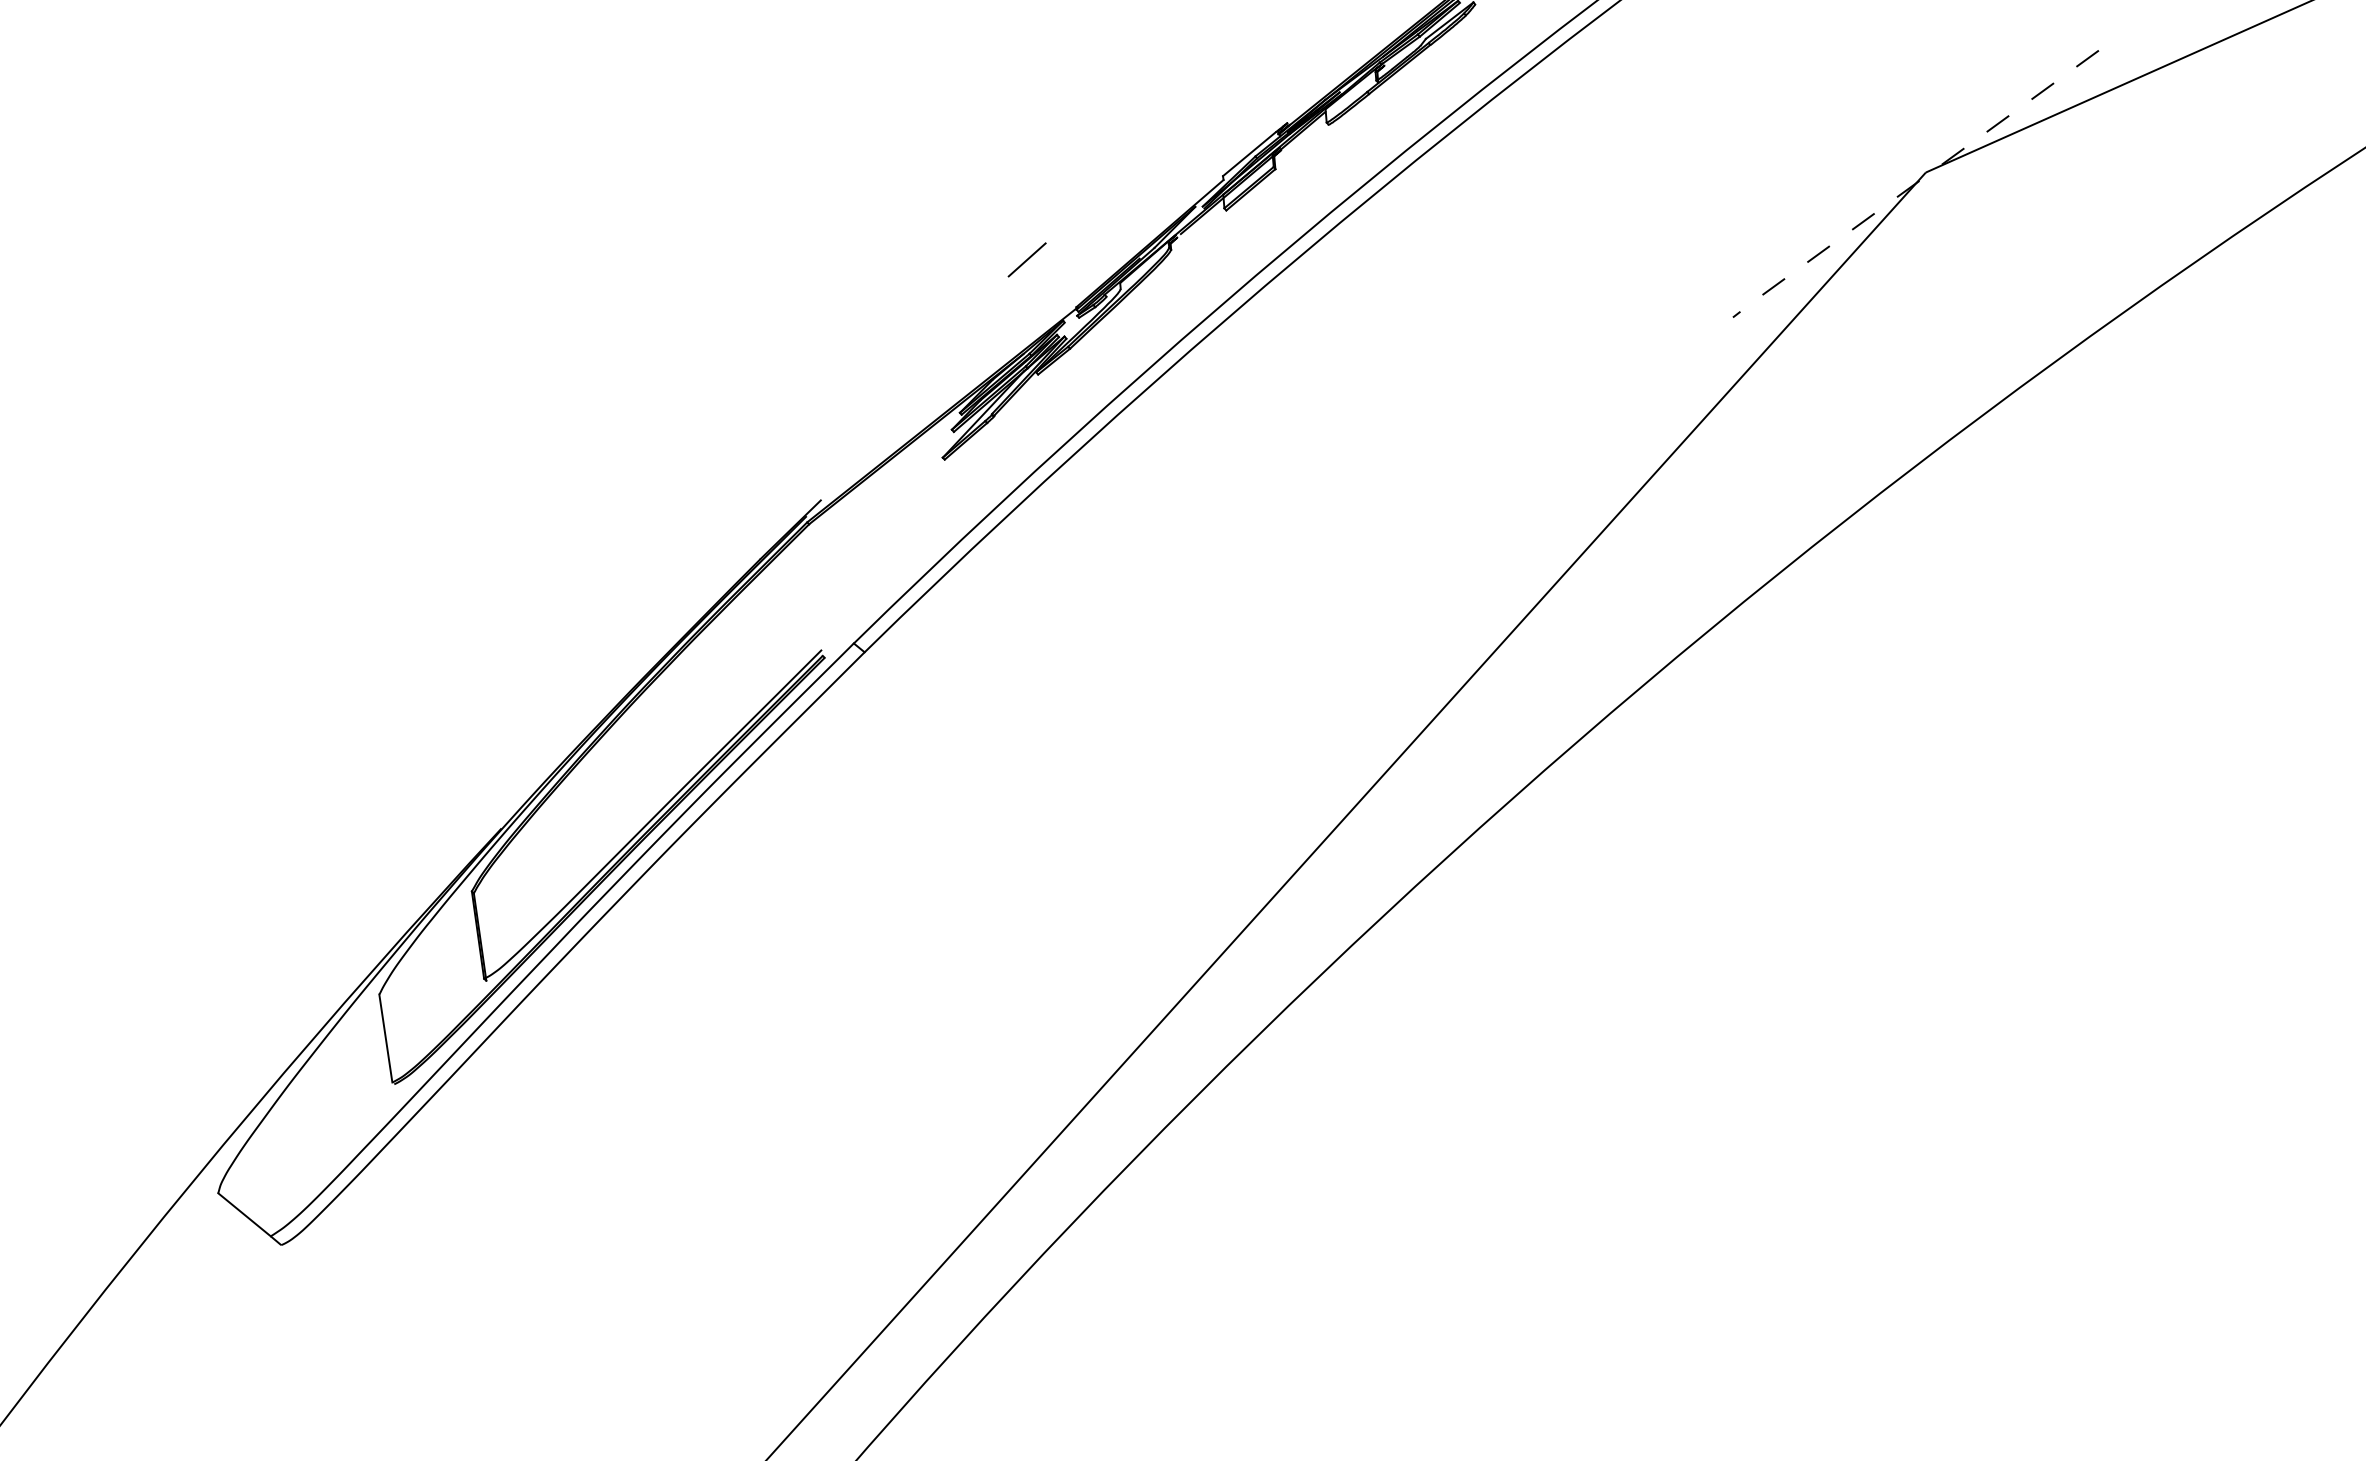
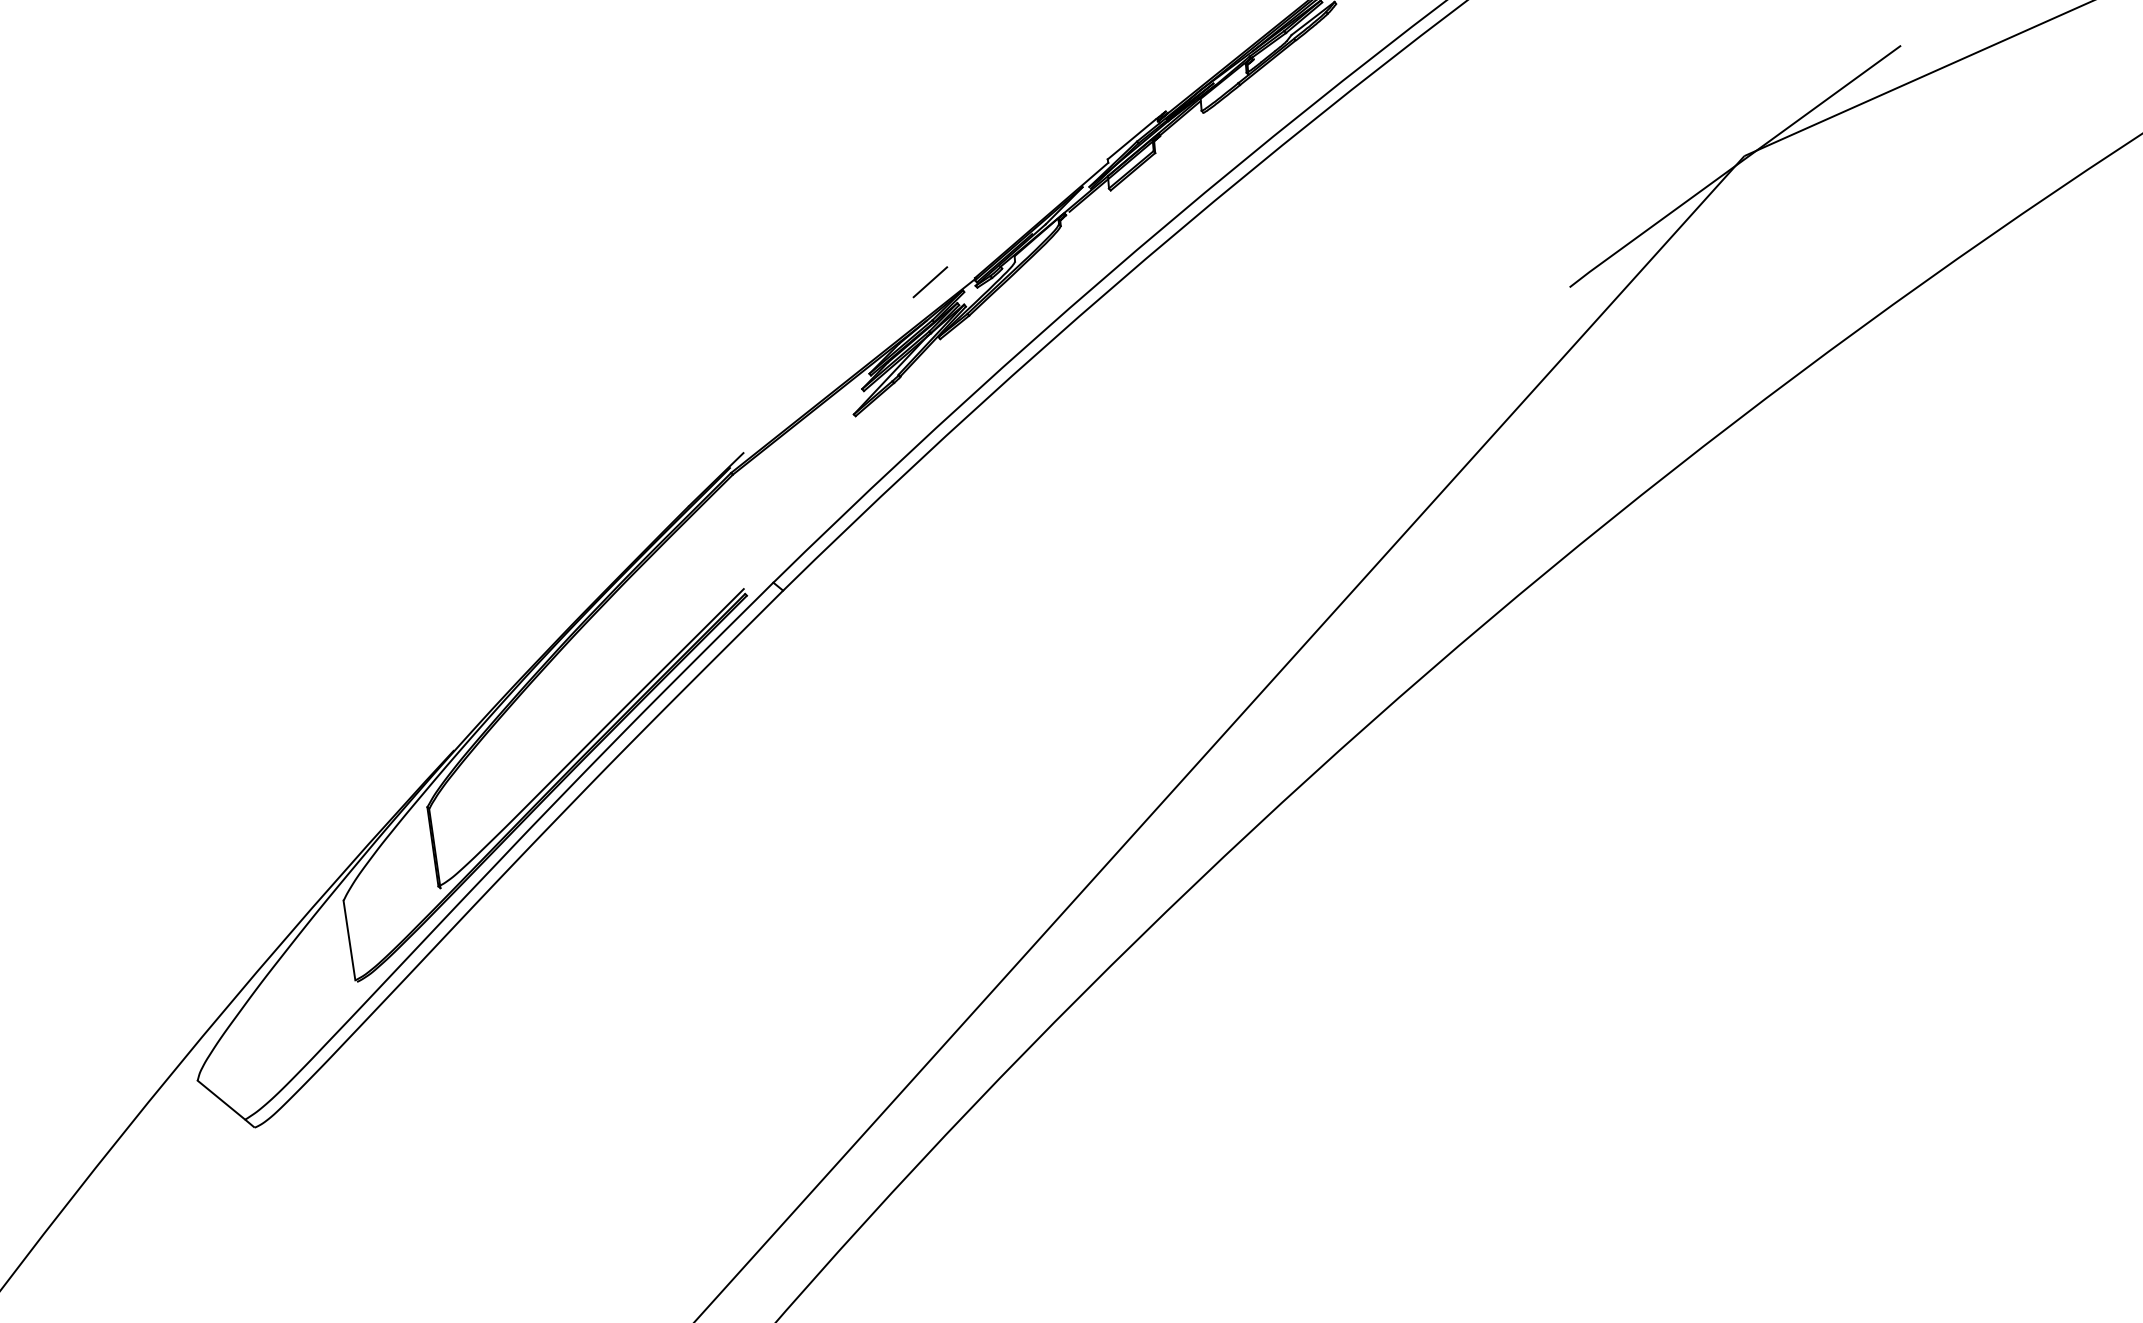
line: (1913, 185) -> (1733, 167), dashed -> solid
line: (1027, 260) -> (930, 282), moved

